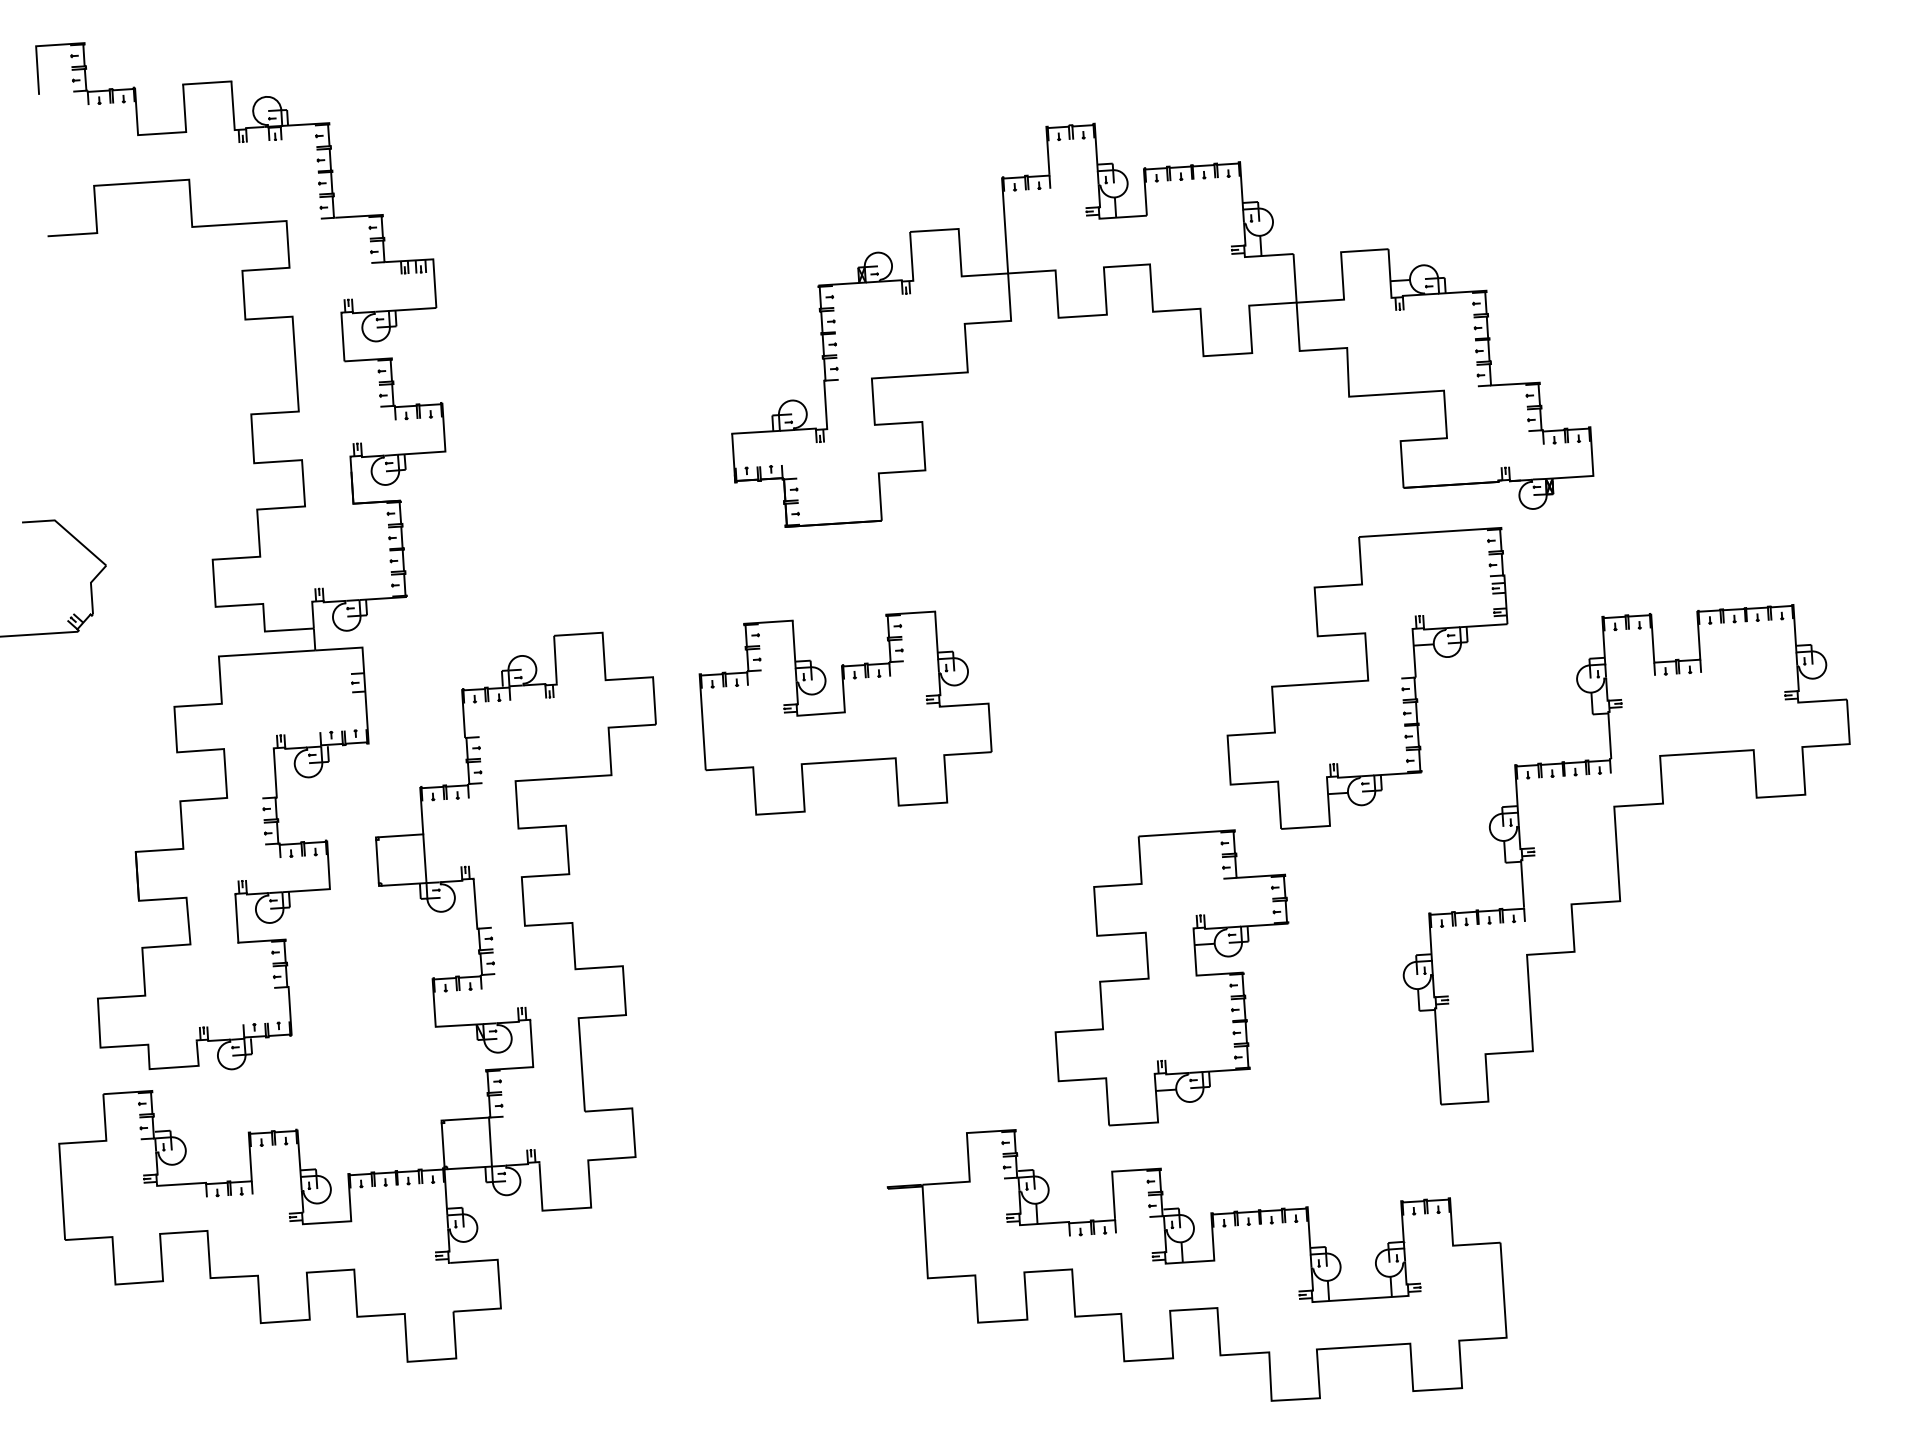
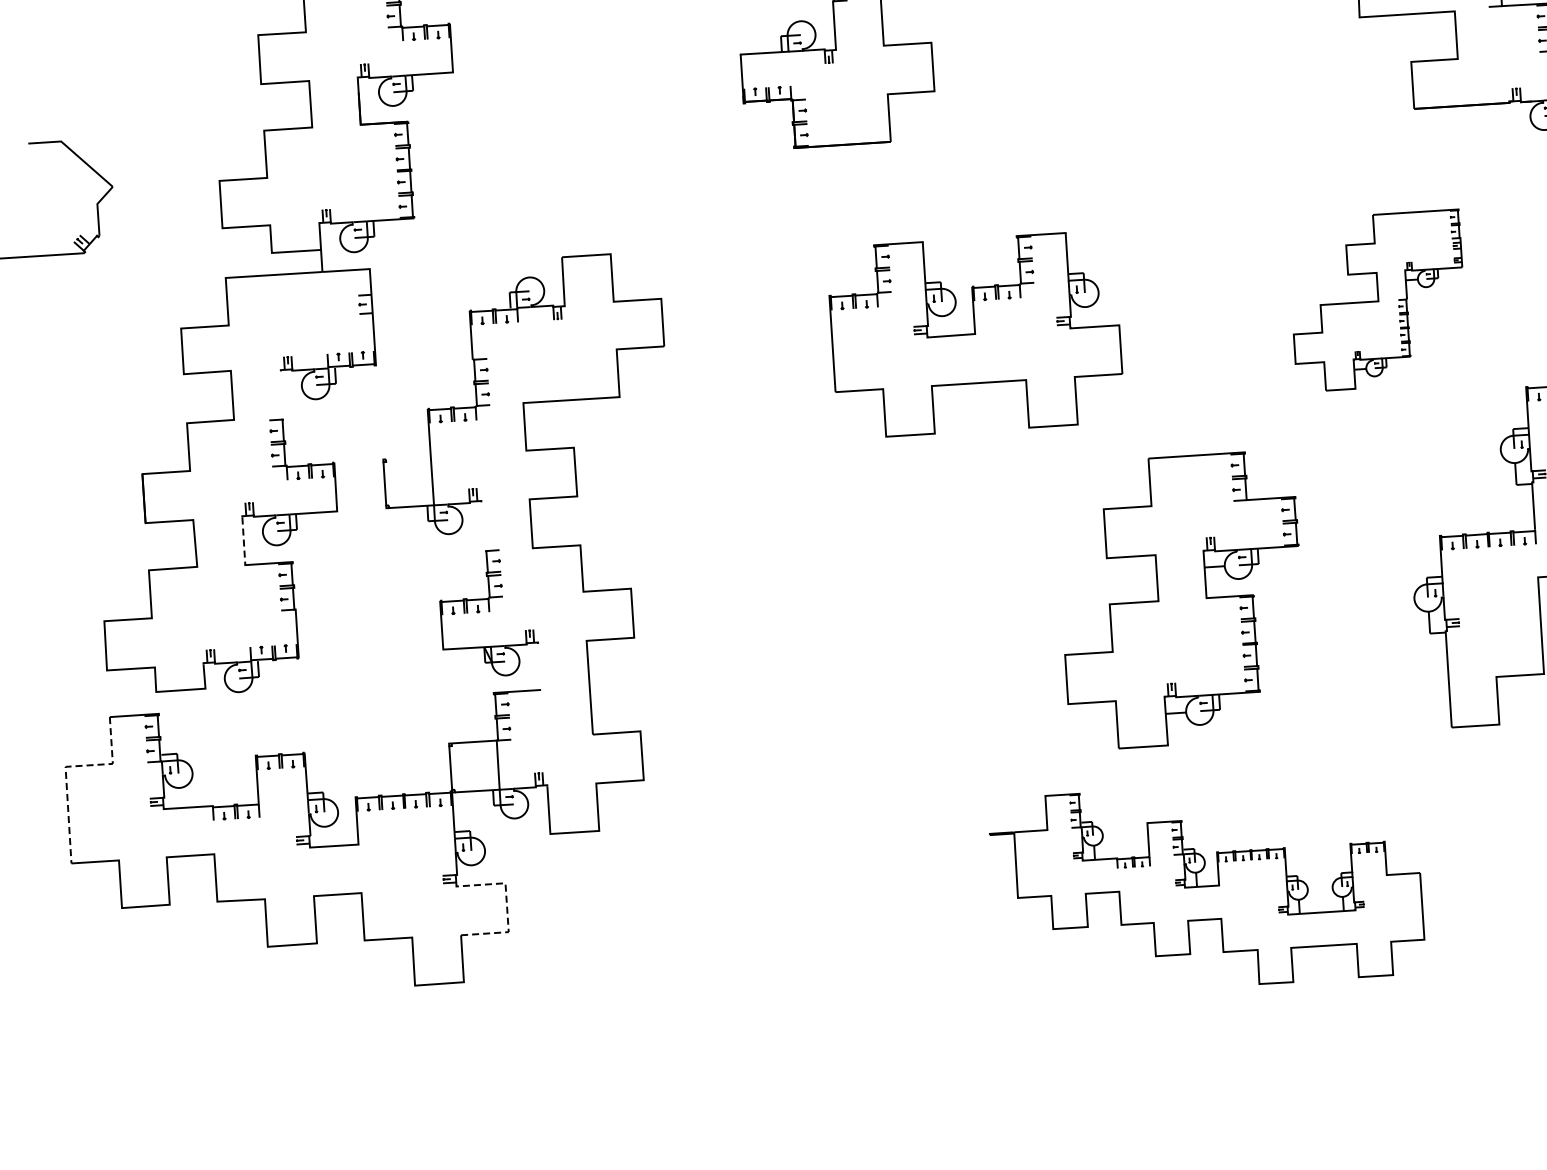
part: (1367, 678) -> (1378, 300), size x0.6
part: (845, 712) -> (975, 334), moved
line: (274, 773) -> (281, 395), removed
line: (400, 835) -> (407, 457), removed
line: (475, 904) -> (483, 526), removed
line: (236, 918) -> (243, 540), solid -> dashed
line: (531, 1044) -> (539, 667), removed
line: (59, 1143) -> (65, 766), solid -> dashed
part: (1196, 1265) -> (1206, 888), size x0.7
line: (499, 1283) -> (507, 907), solid -> dashed

